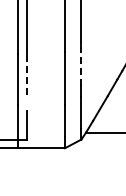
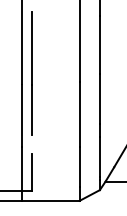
line: (81, 65) -> (99, 98), dashed -> solid
line: (26, 74) -> (31, 109), dashed -> solid

